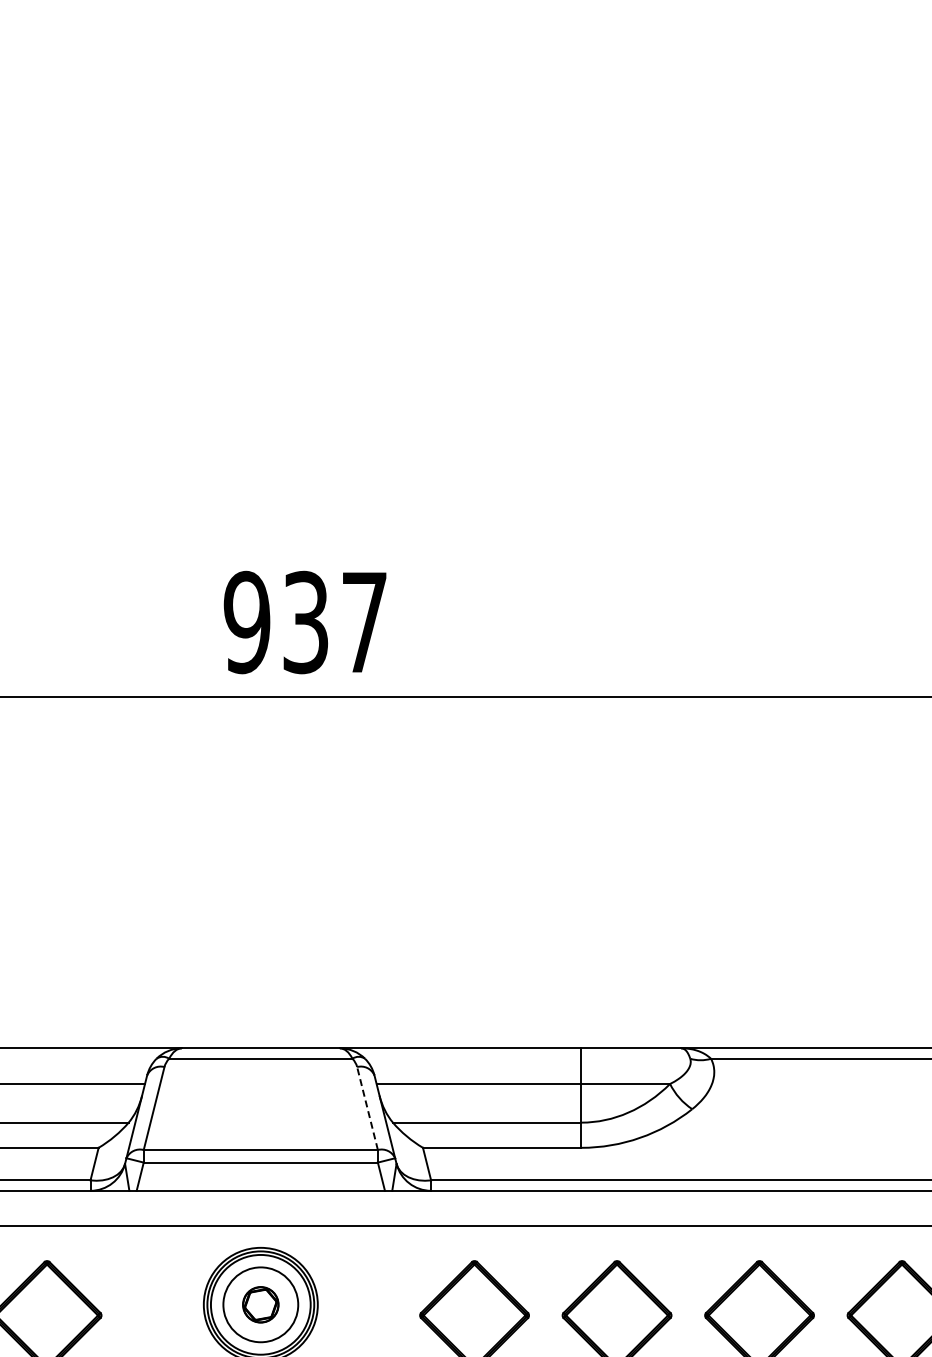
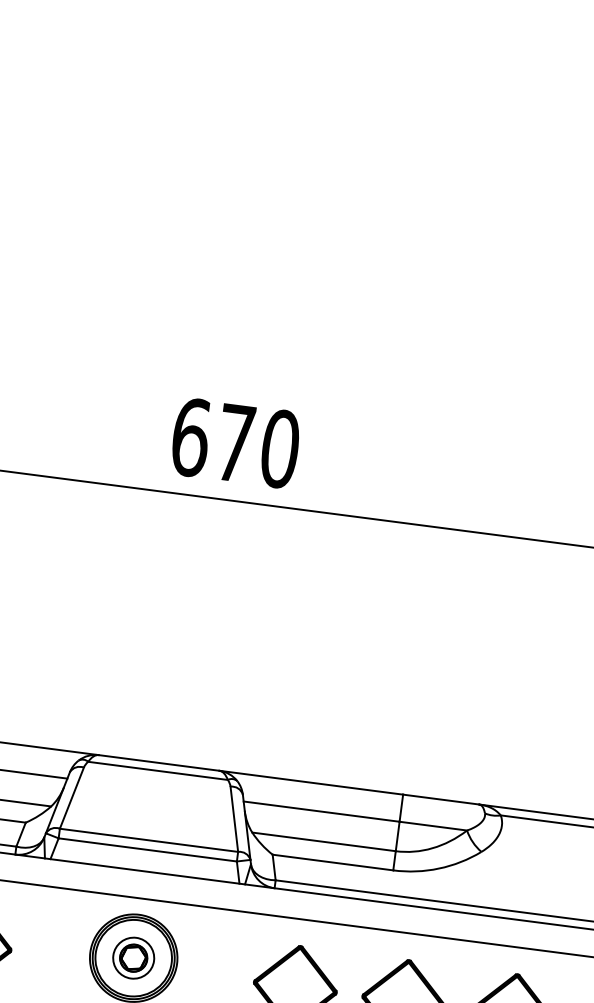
text: (305, 622) -> (235, 443), 937 -> 670
line: (367, 1108) -> (234, 819), dashed -> solid
circle: (260, 1304) -> (133, 957), size x0.71

